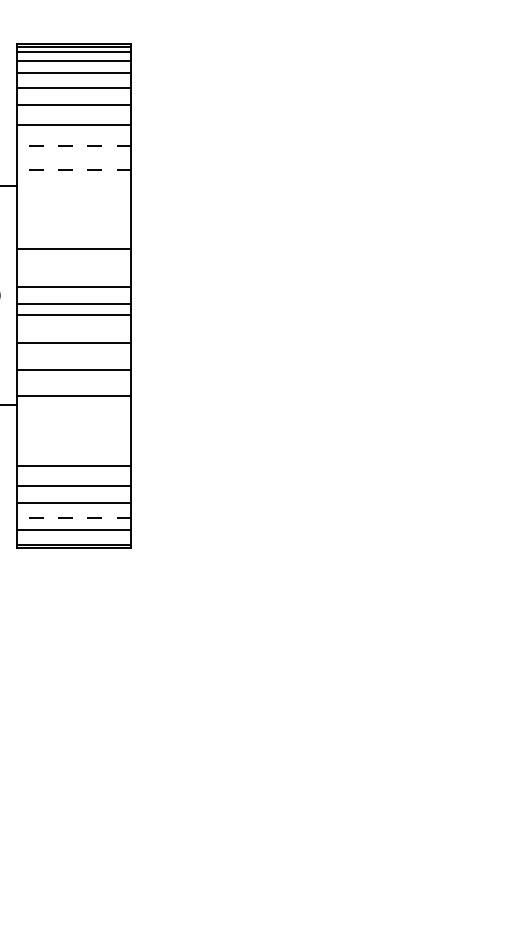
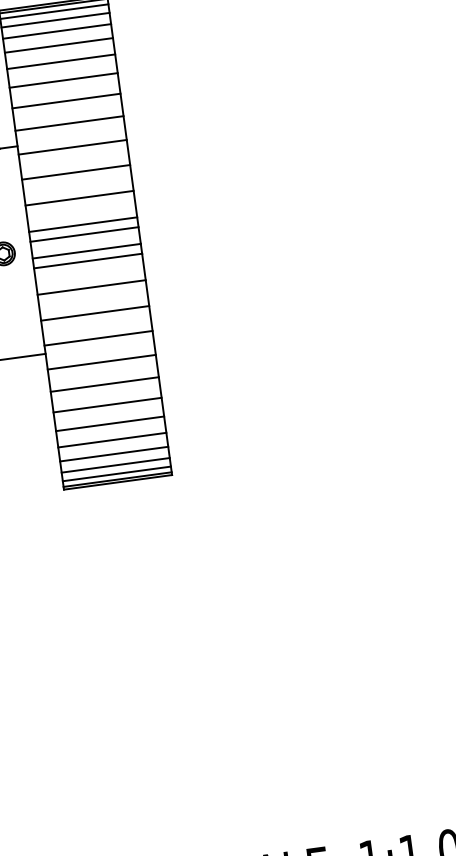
line: (74, 146) -> (66, 101), dashed -> solid
line: (74, 170) -> (69, 123), dashed -> solid
line: (74, 195) -> (73, 147), added
line: (74, 221) -> (76, 172), added
line: (74, 276) -> (83, 224), added
line: (74, 421) -> (102, 362), added
line: (74, 444) -> (105, 384), added
line: (74, 518) -> (114, 454), dashed -> solid
line: (74, 538) -> (117, 473), added

